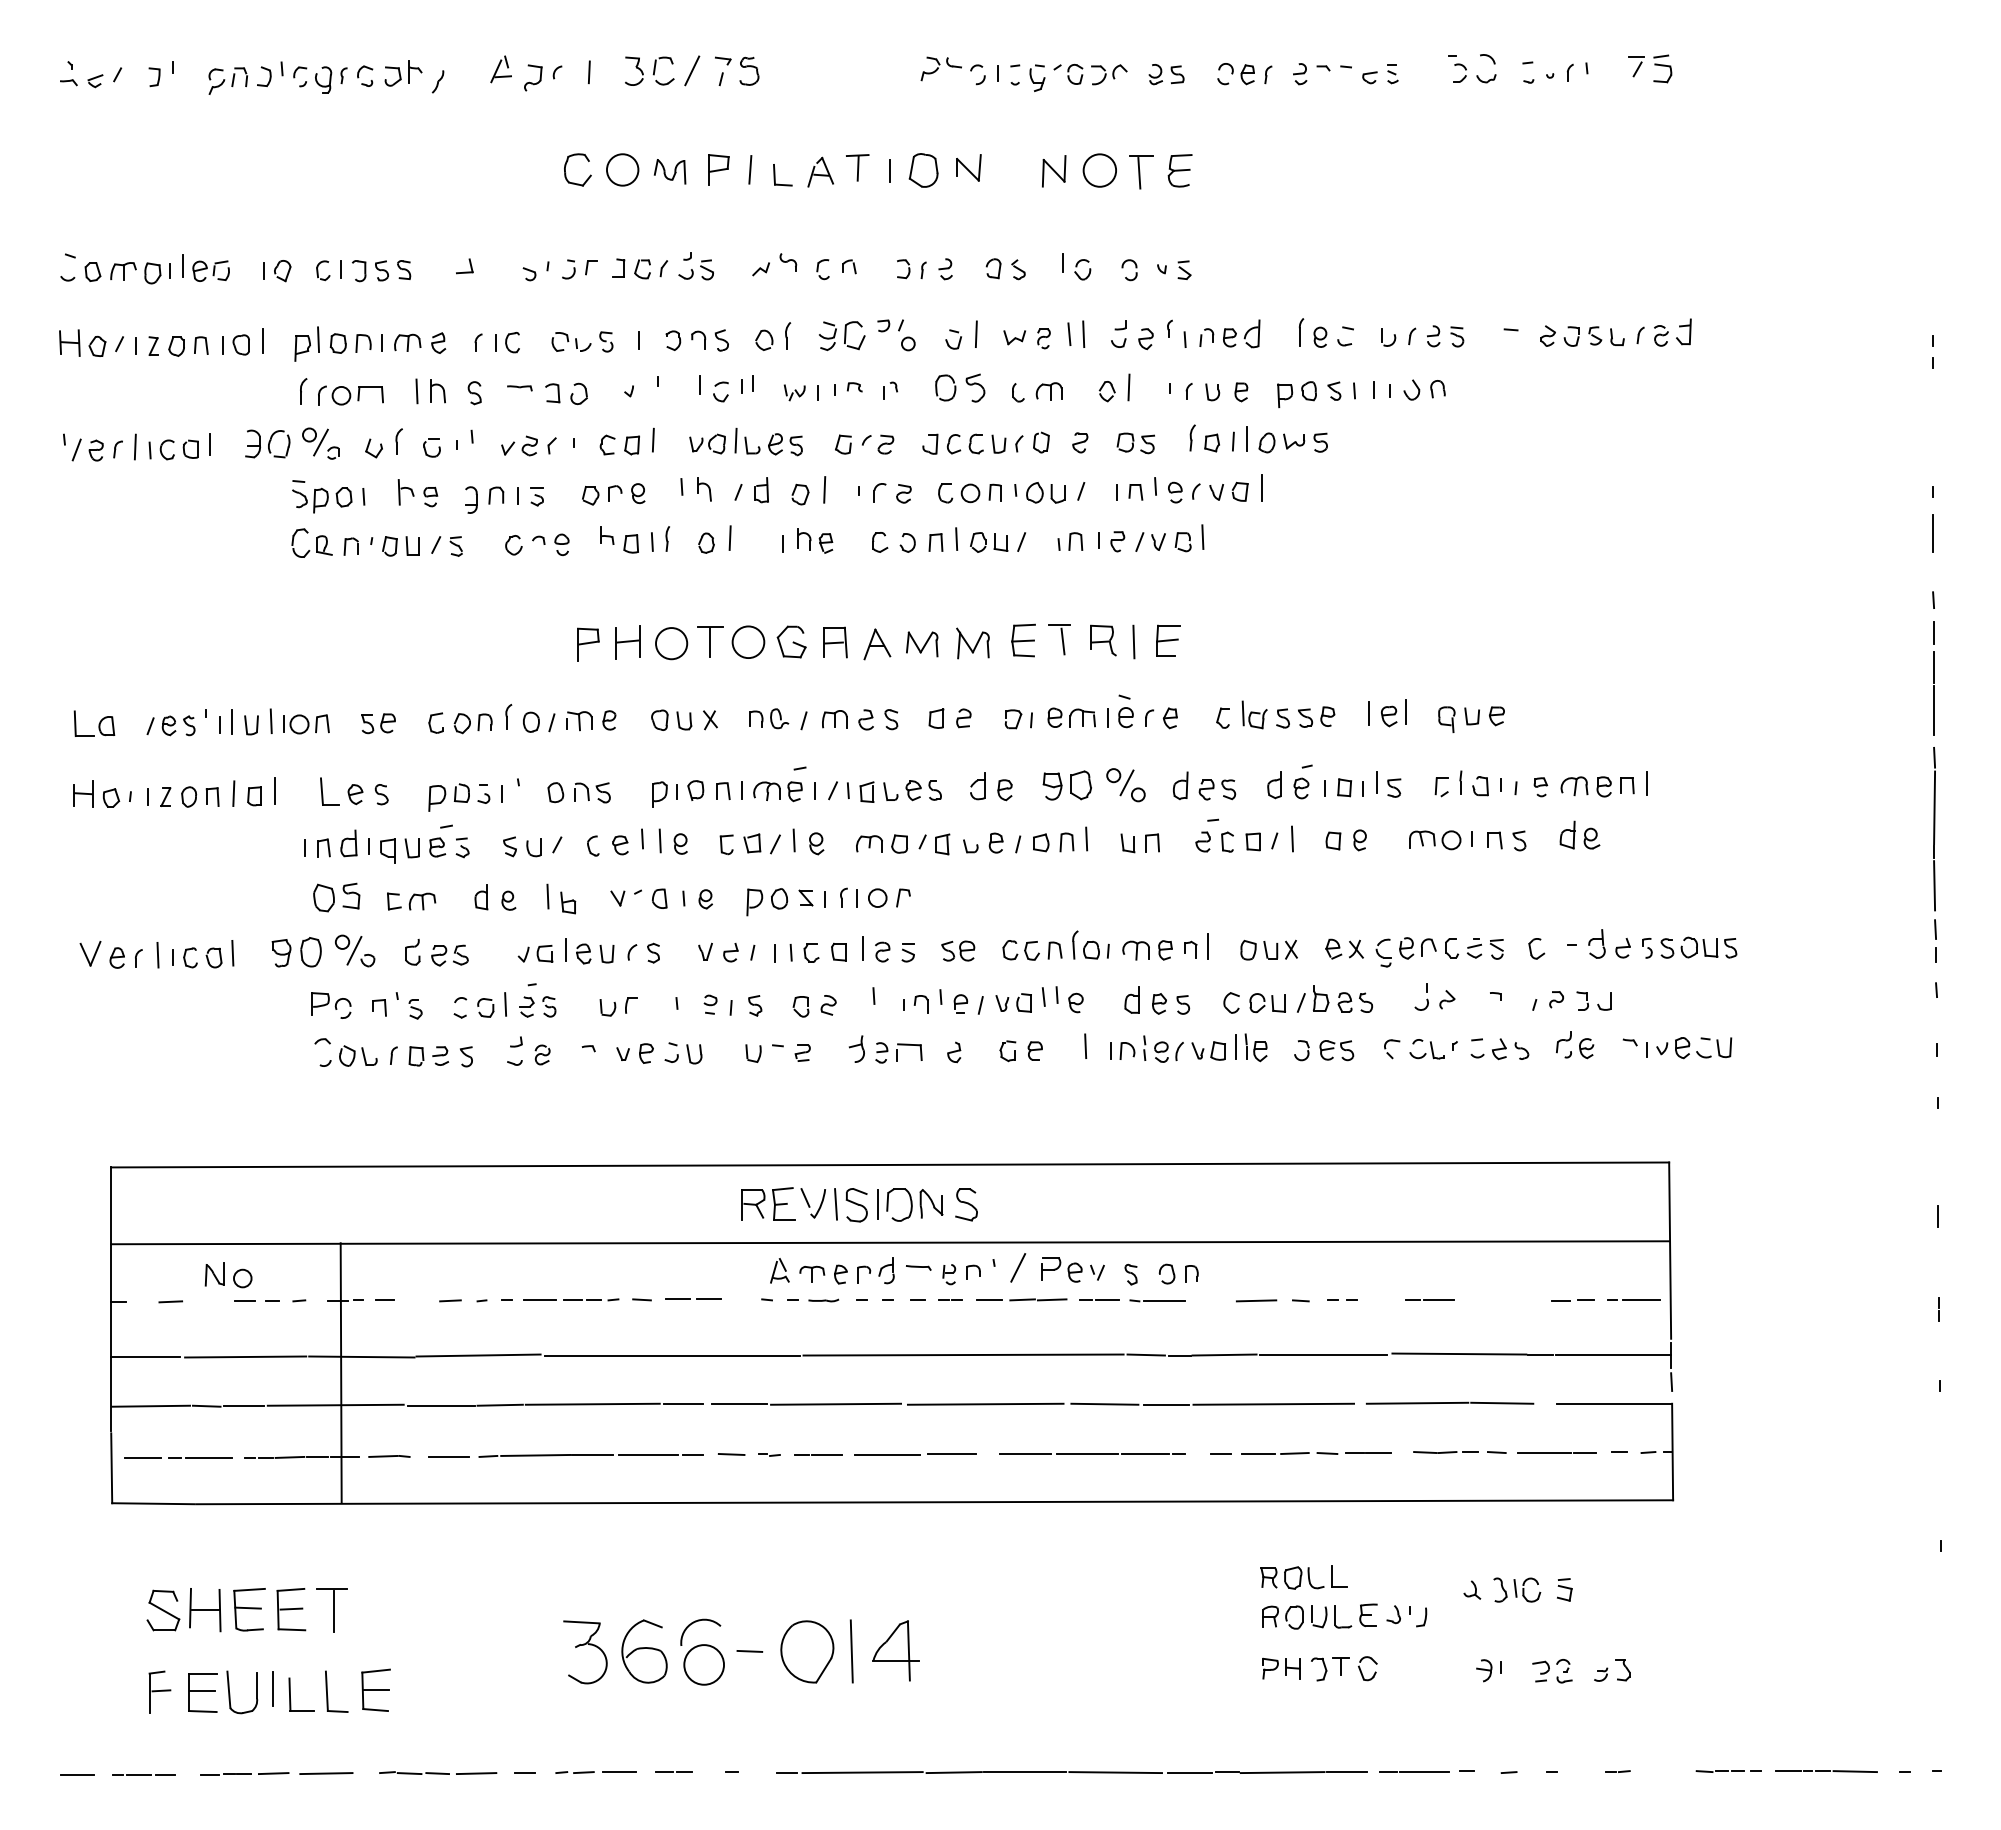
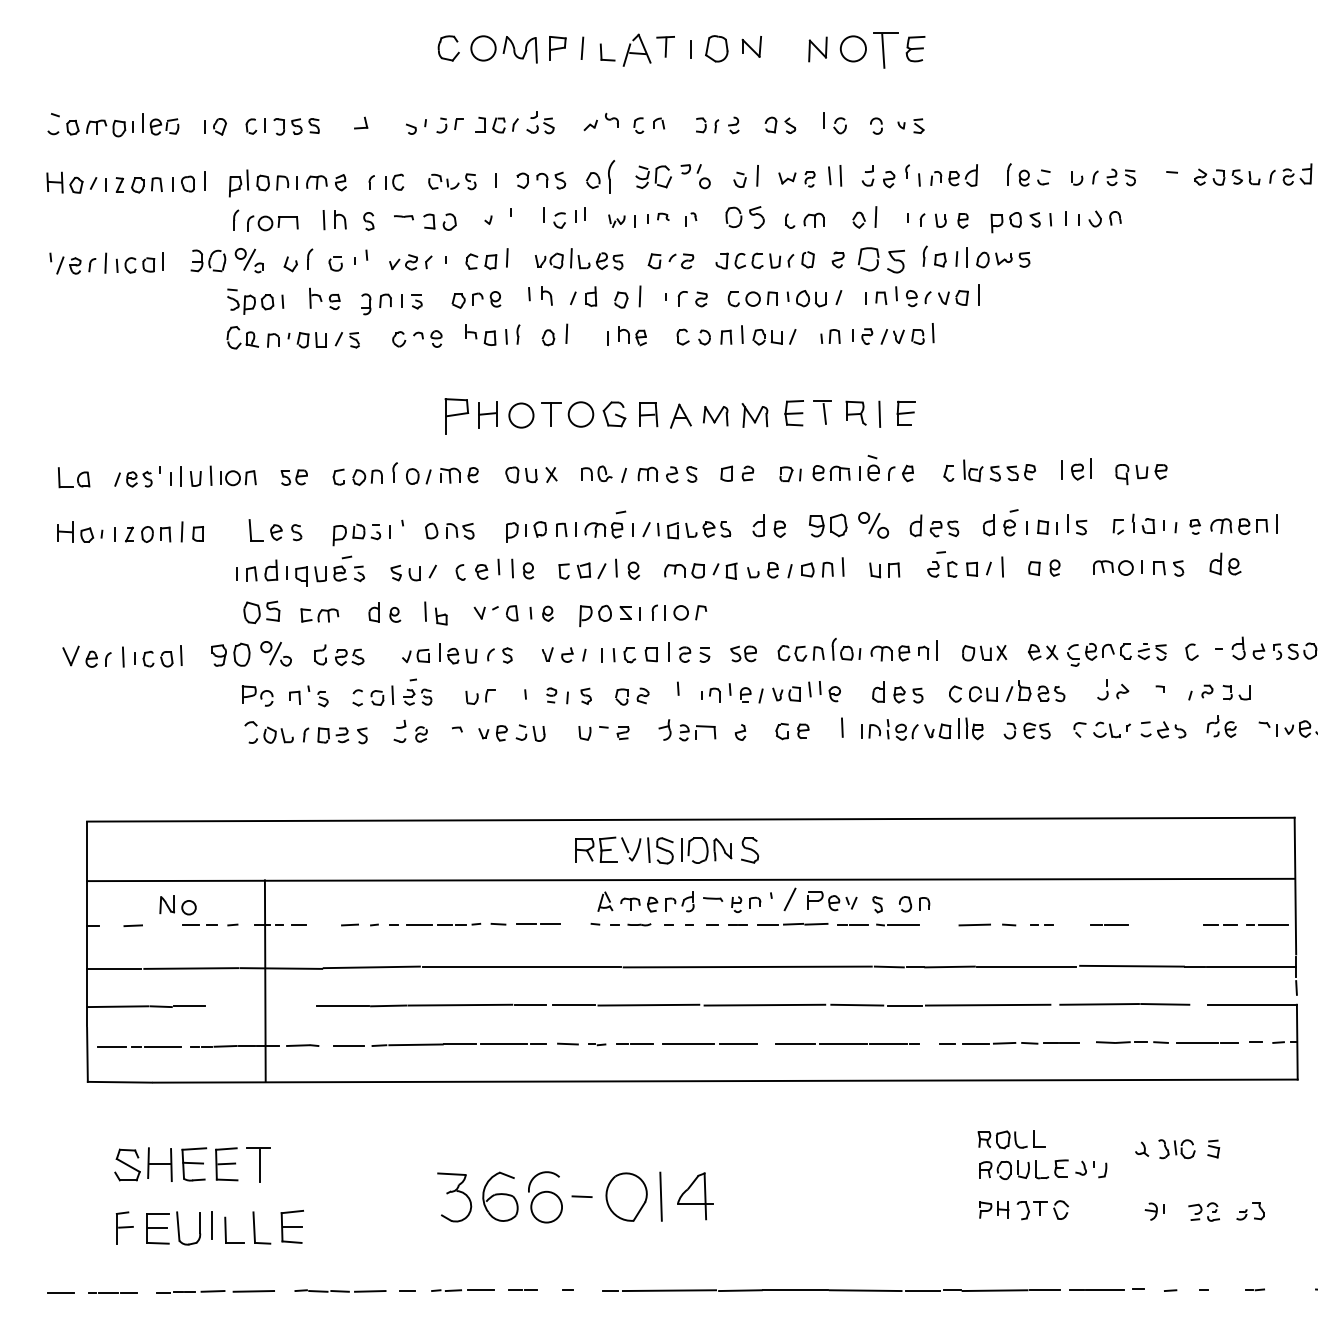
part: (669, 171) -> (519, 49), size x1.4
part: (820, 171) -> (636, 49), size x1.4
part: (1141, 172) -> (885, 50), size x1.4
part: (788, 335) -> (612, 176), size x1.6
part: (1135, 443) -> (880, 260), size x1.6
part: (588, 644) -> (457, 416), size x1.4
line: (274, 791) -> (213, 530), removed
line: (335, 1404) -> (260, 1005), removed

